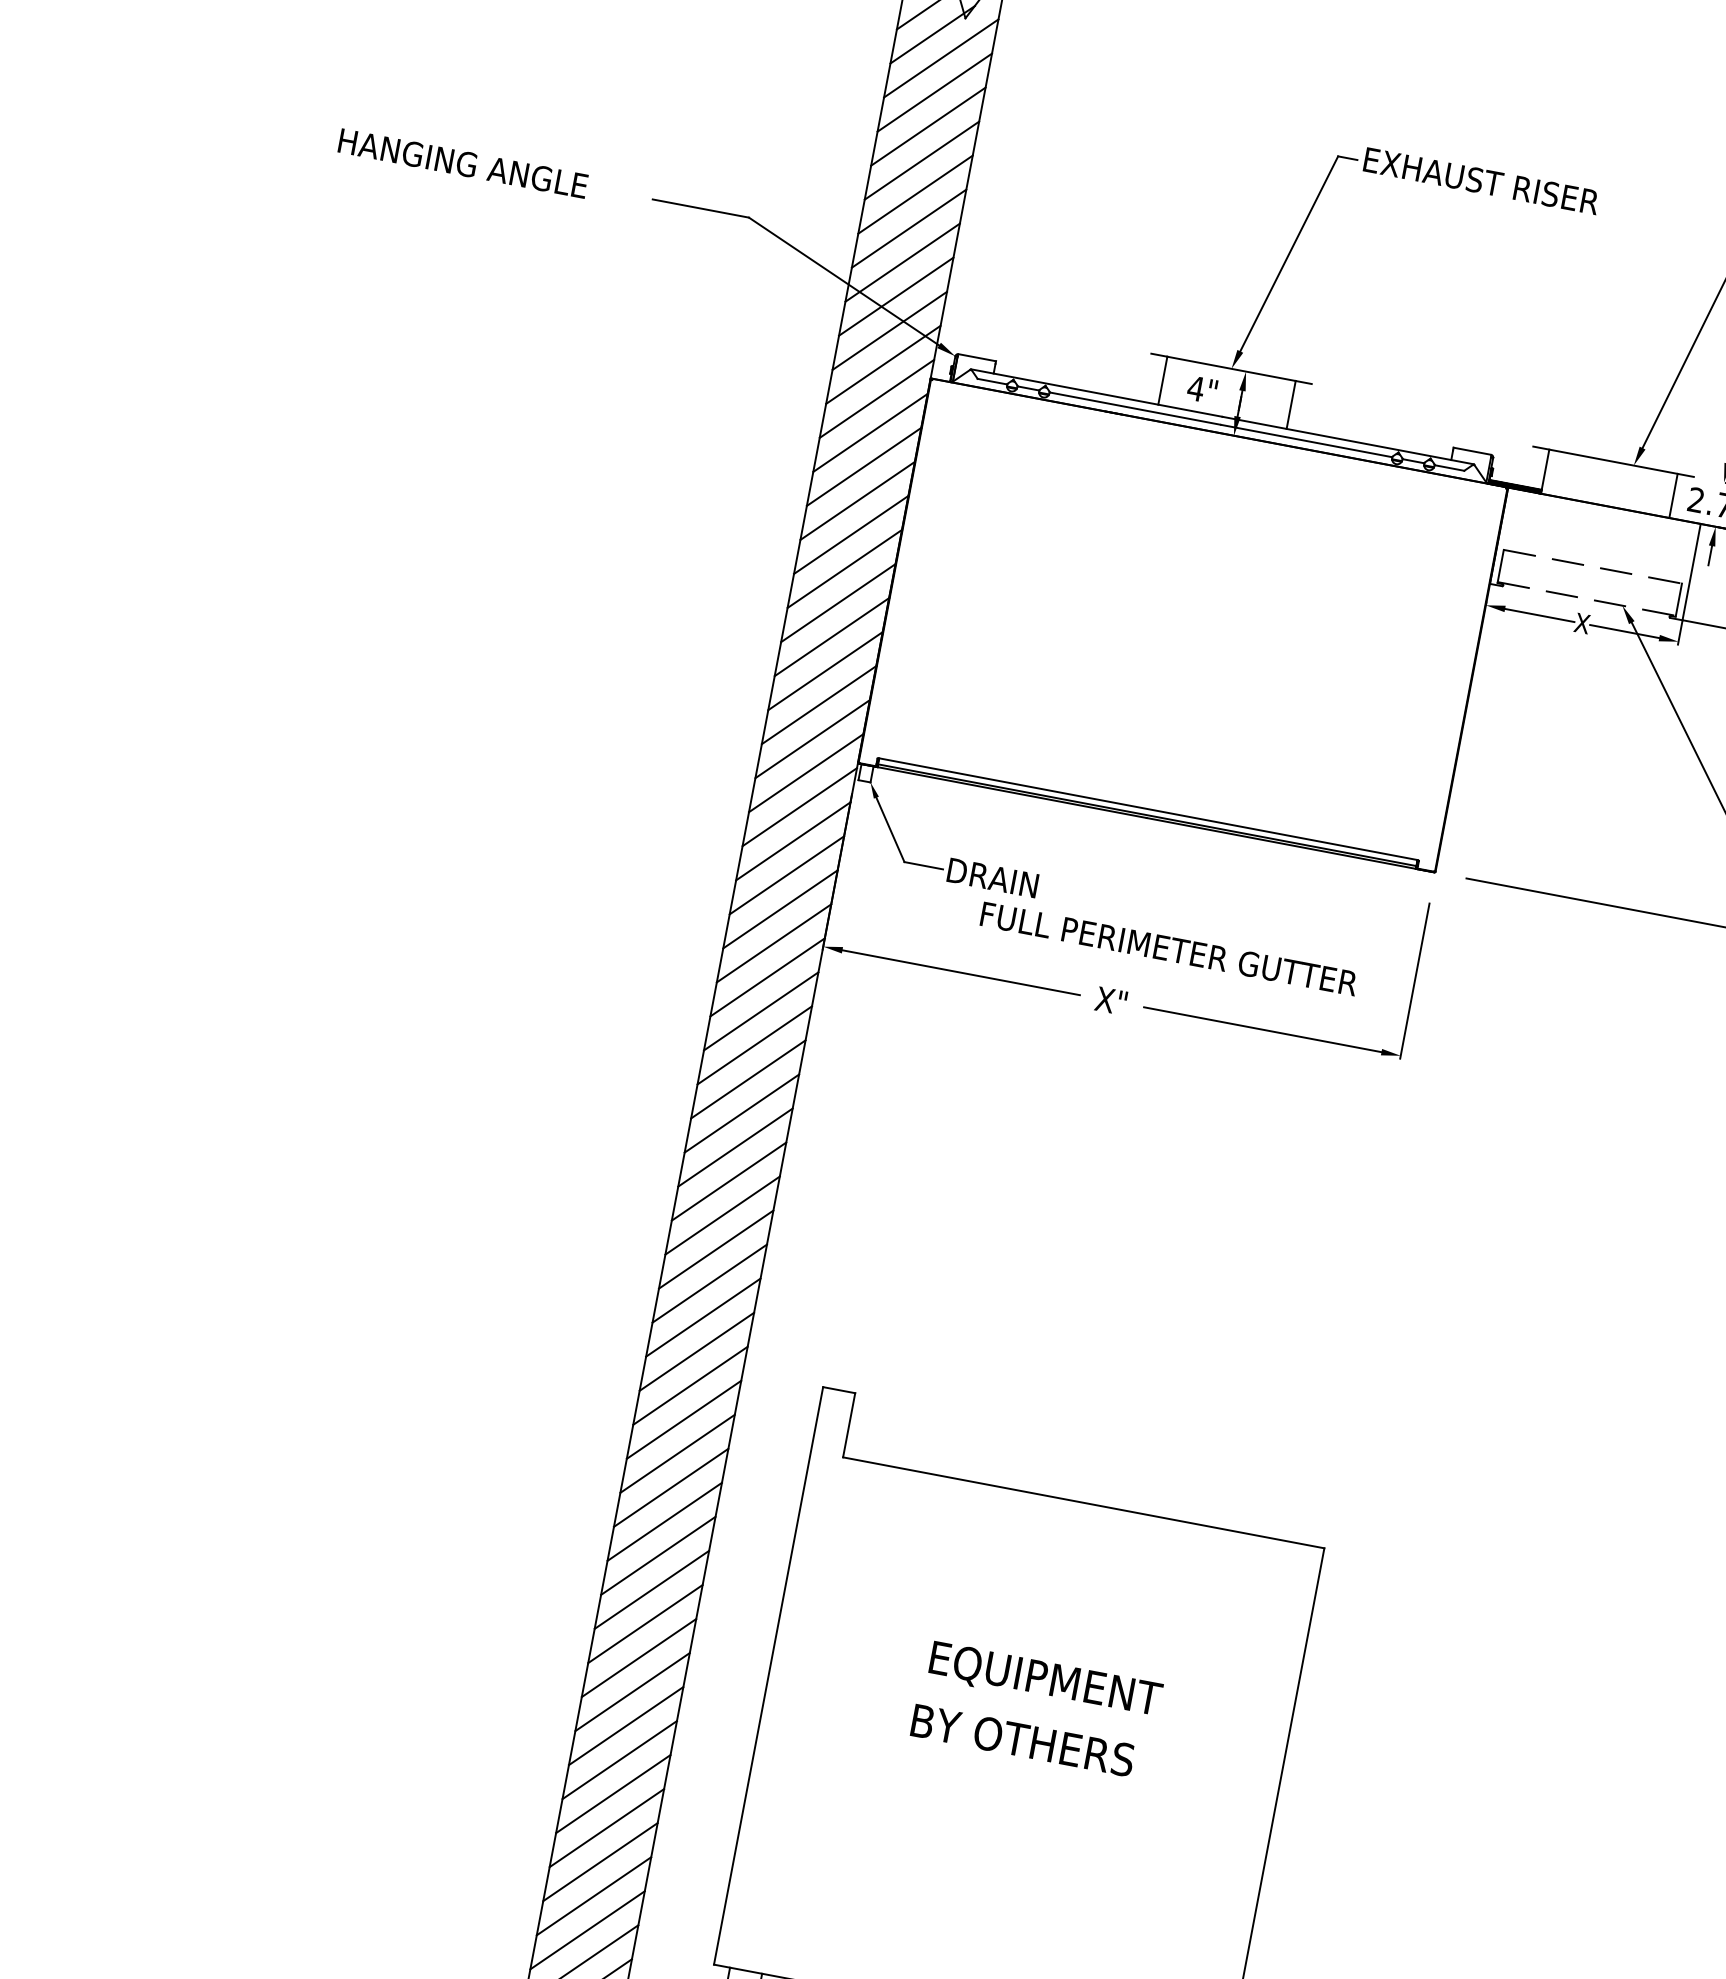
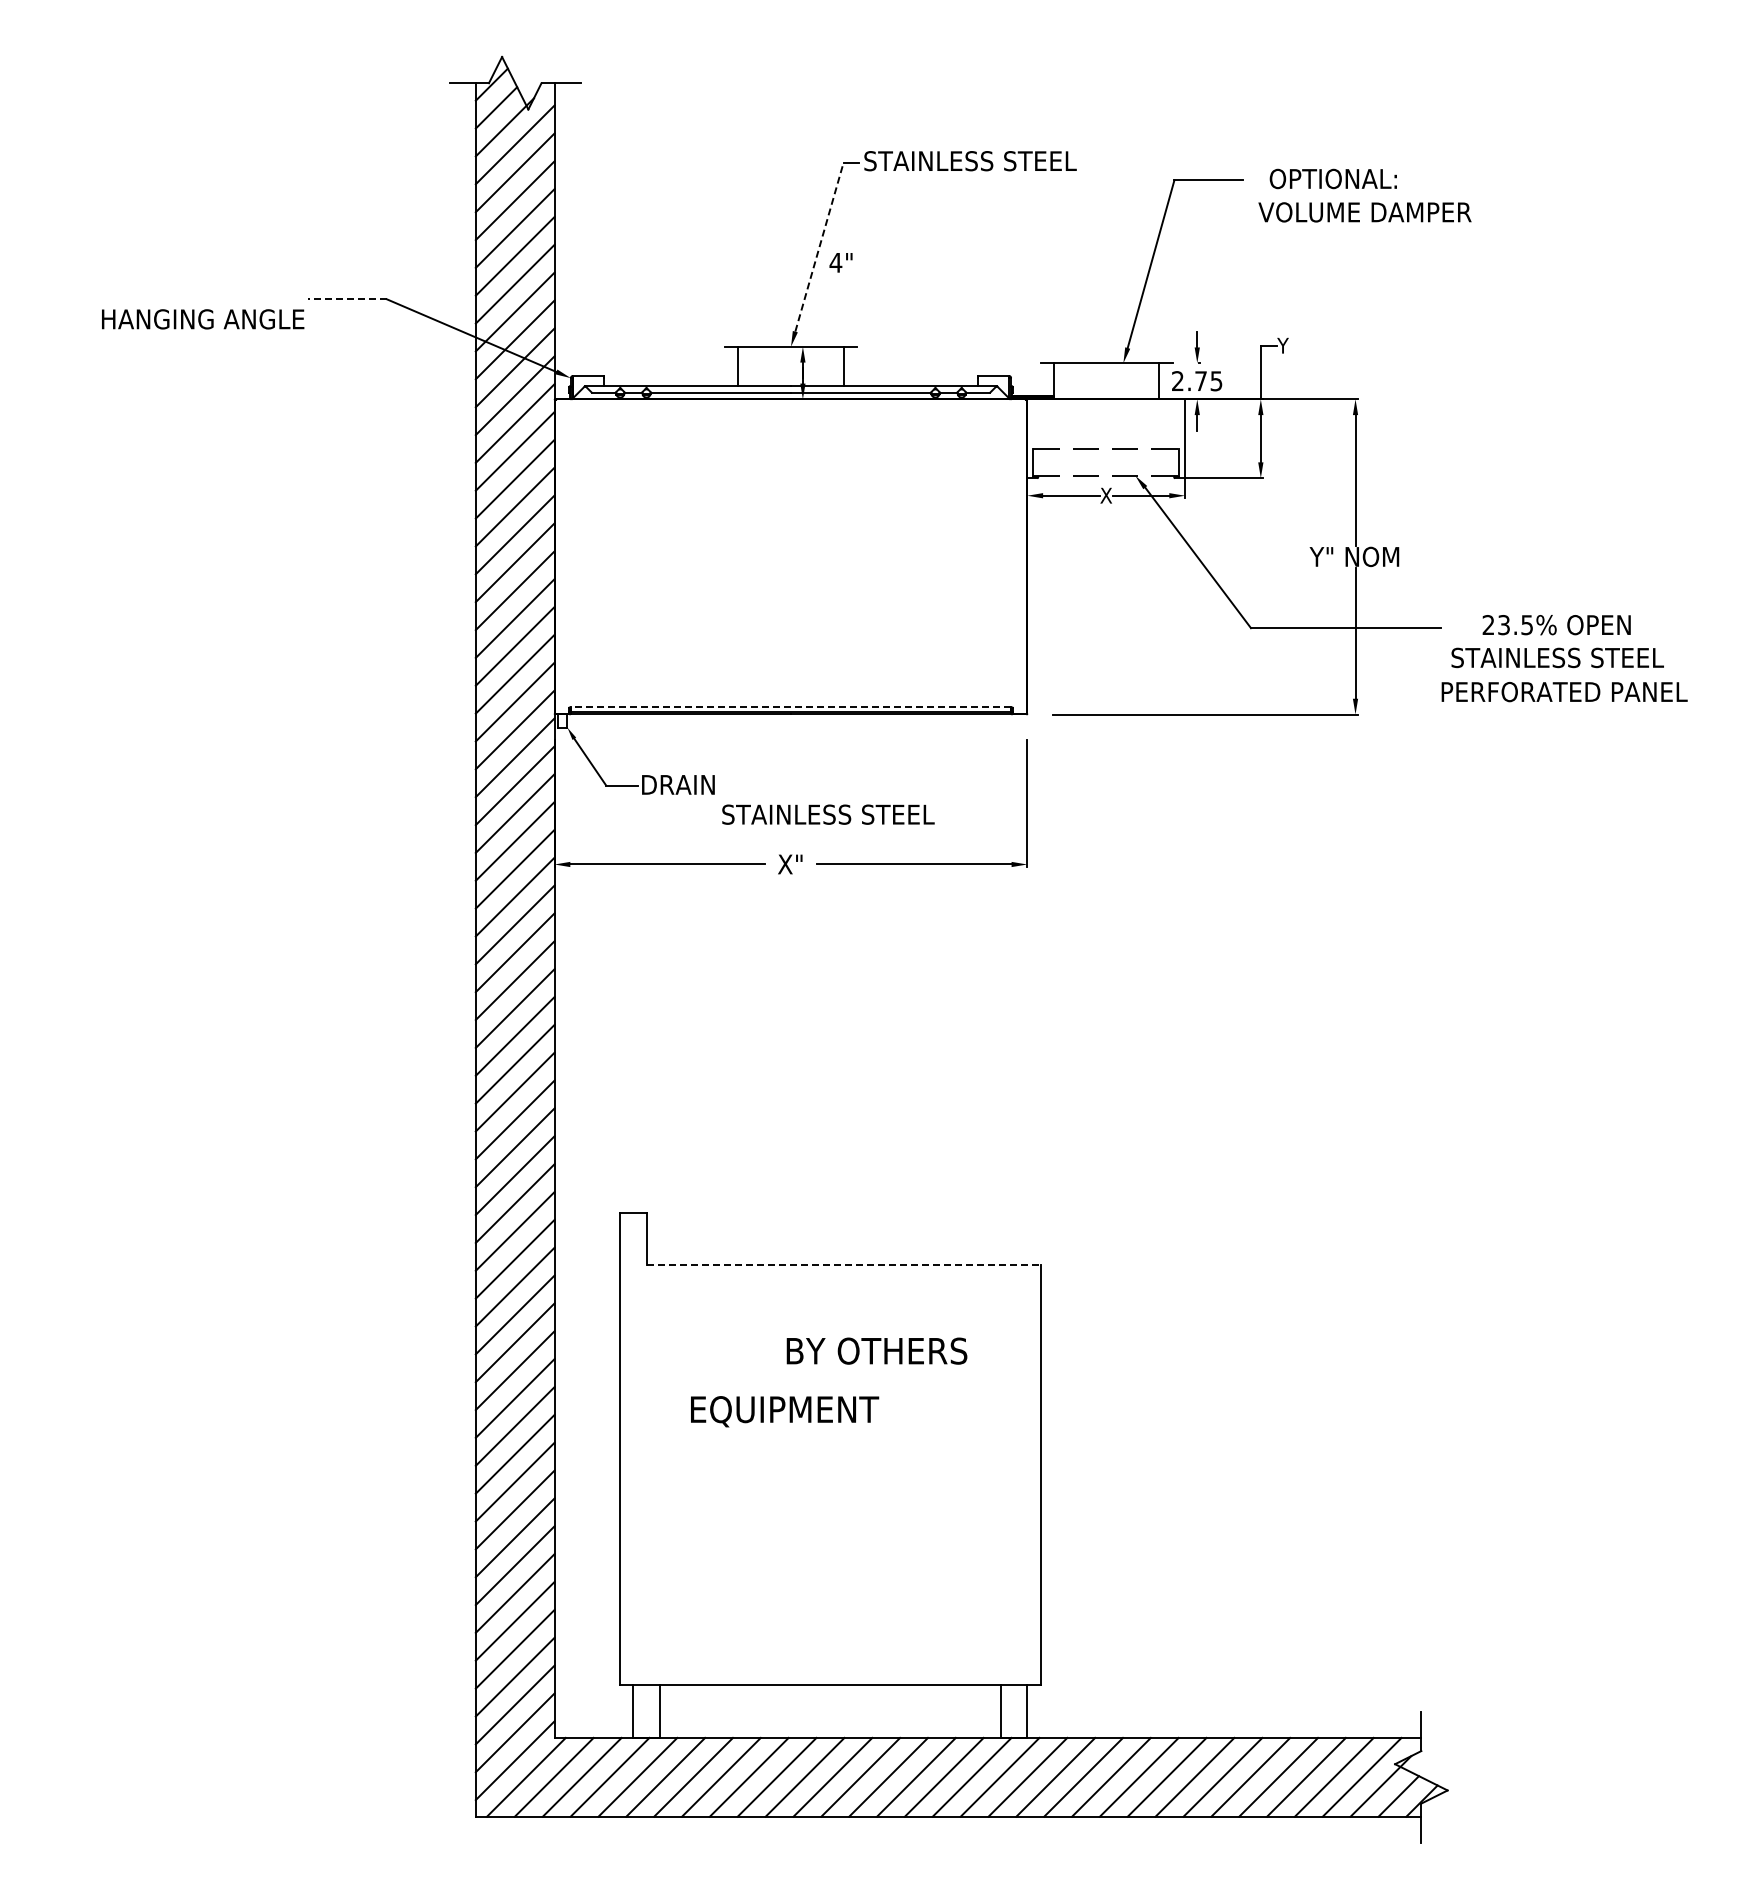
text: (463, 163) -> (203, 319), moved
text: (1493, 183) -> (970, 161), EXHAUST RISER -> STAINLESS STEEL
line: (700, 208) -> (347, 299), solid -> dashed
line: (1289, 254) -> (819, 247), solid -> dashed
text: (1201, 389) -> (840, 262), moved
line: (1147, 809) -> (790, 707), solid -> dashed
text: (1169, 948) -> (828, 814), FULL PERIMETER GUTTER -> STAINLESS STEEL
line: (1083, 1503) -> (843, 1265), solid -> dashed
text: (1046, 1680) -> (785, 1411), moved
text: (1022, 1739) -> (876, 1350), moved

